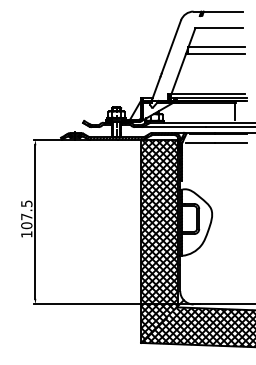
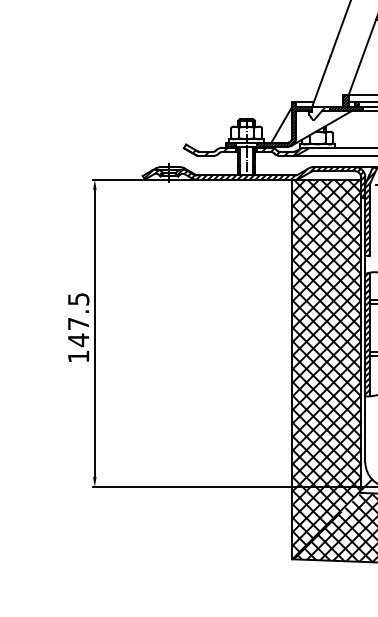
text: (26, 225) -> (78, 339), 107.5 -> 147.5

